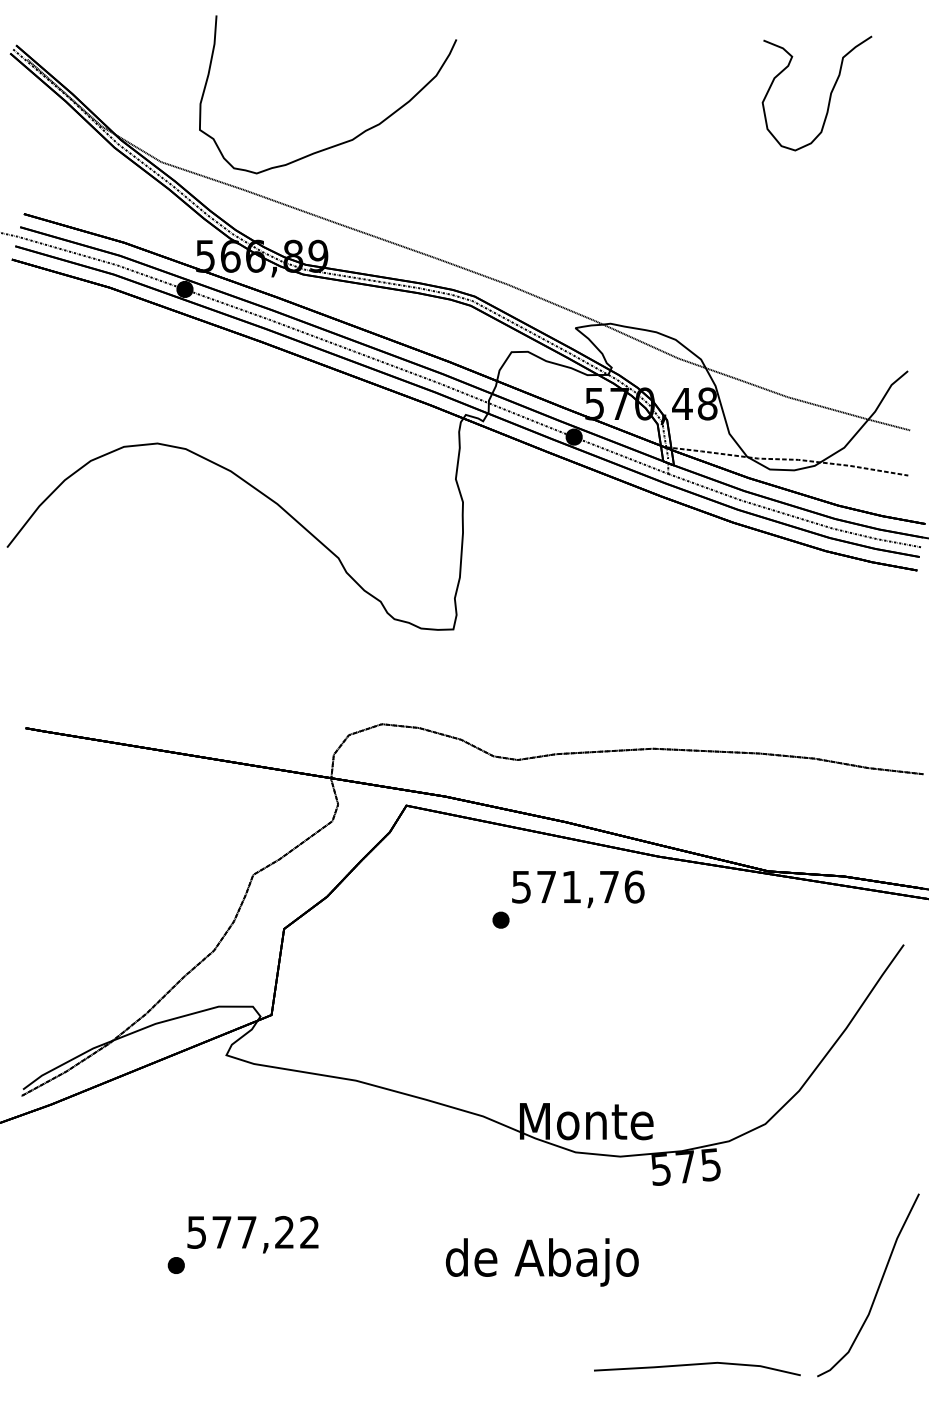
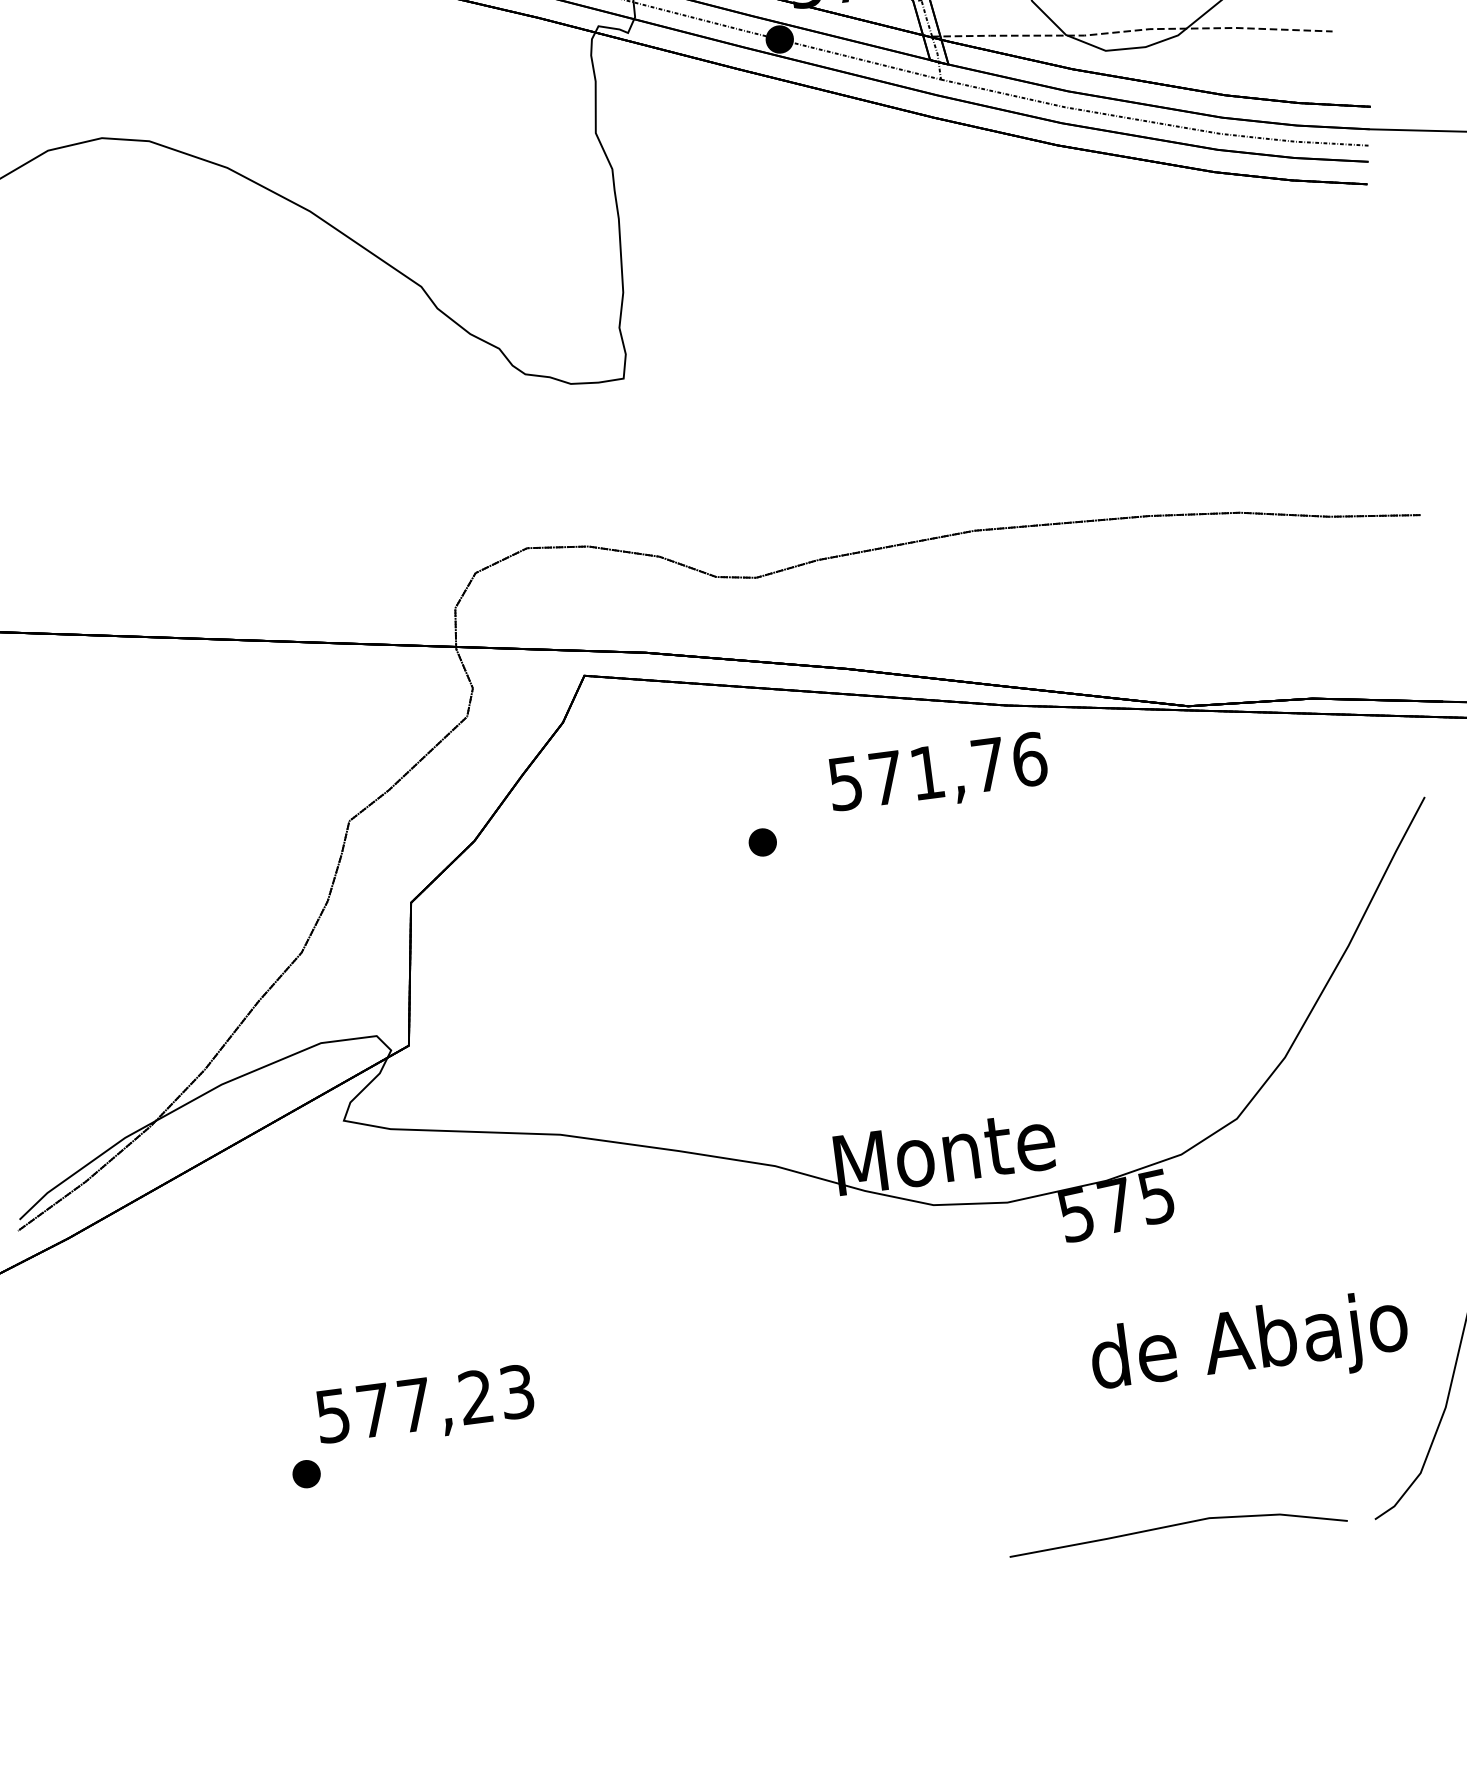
text: (578, 889) -> (938, 775), moved
text: (309, 1232) -> (516, 1392), 577,22 -> 577,23
text: (541, 1262) -> (1248, 1346), moved

